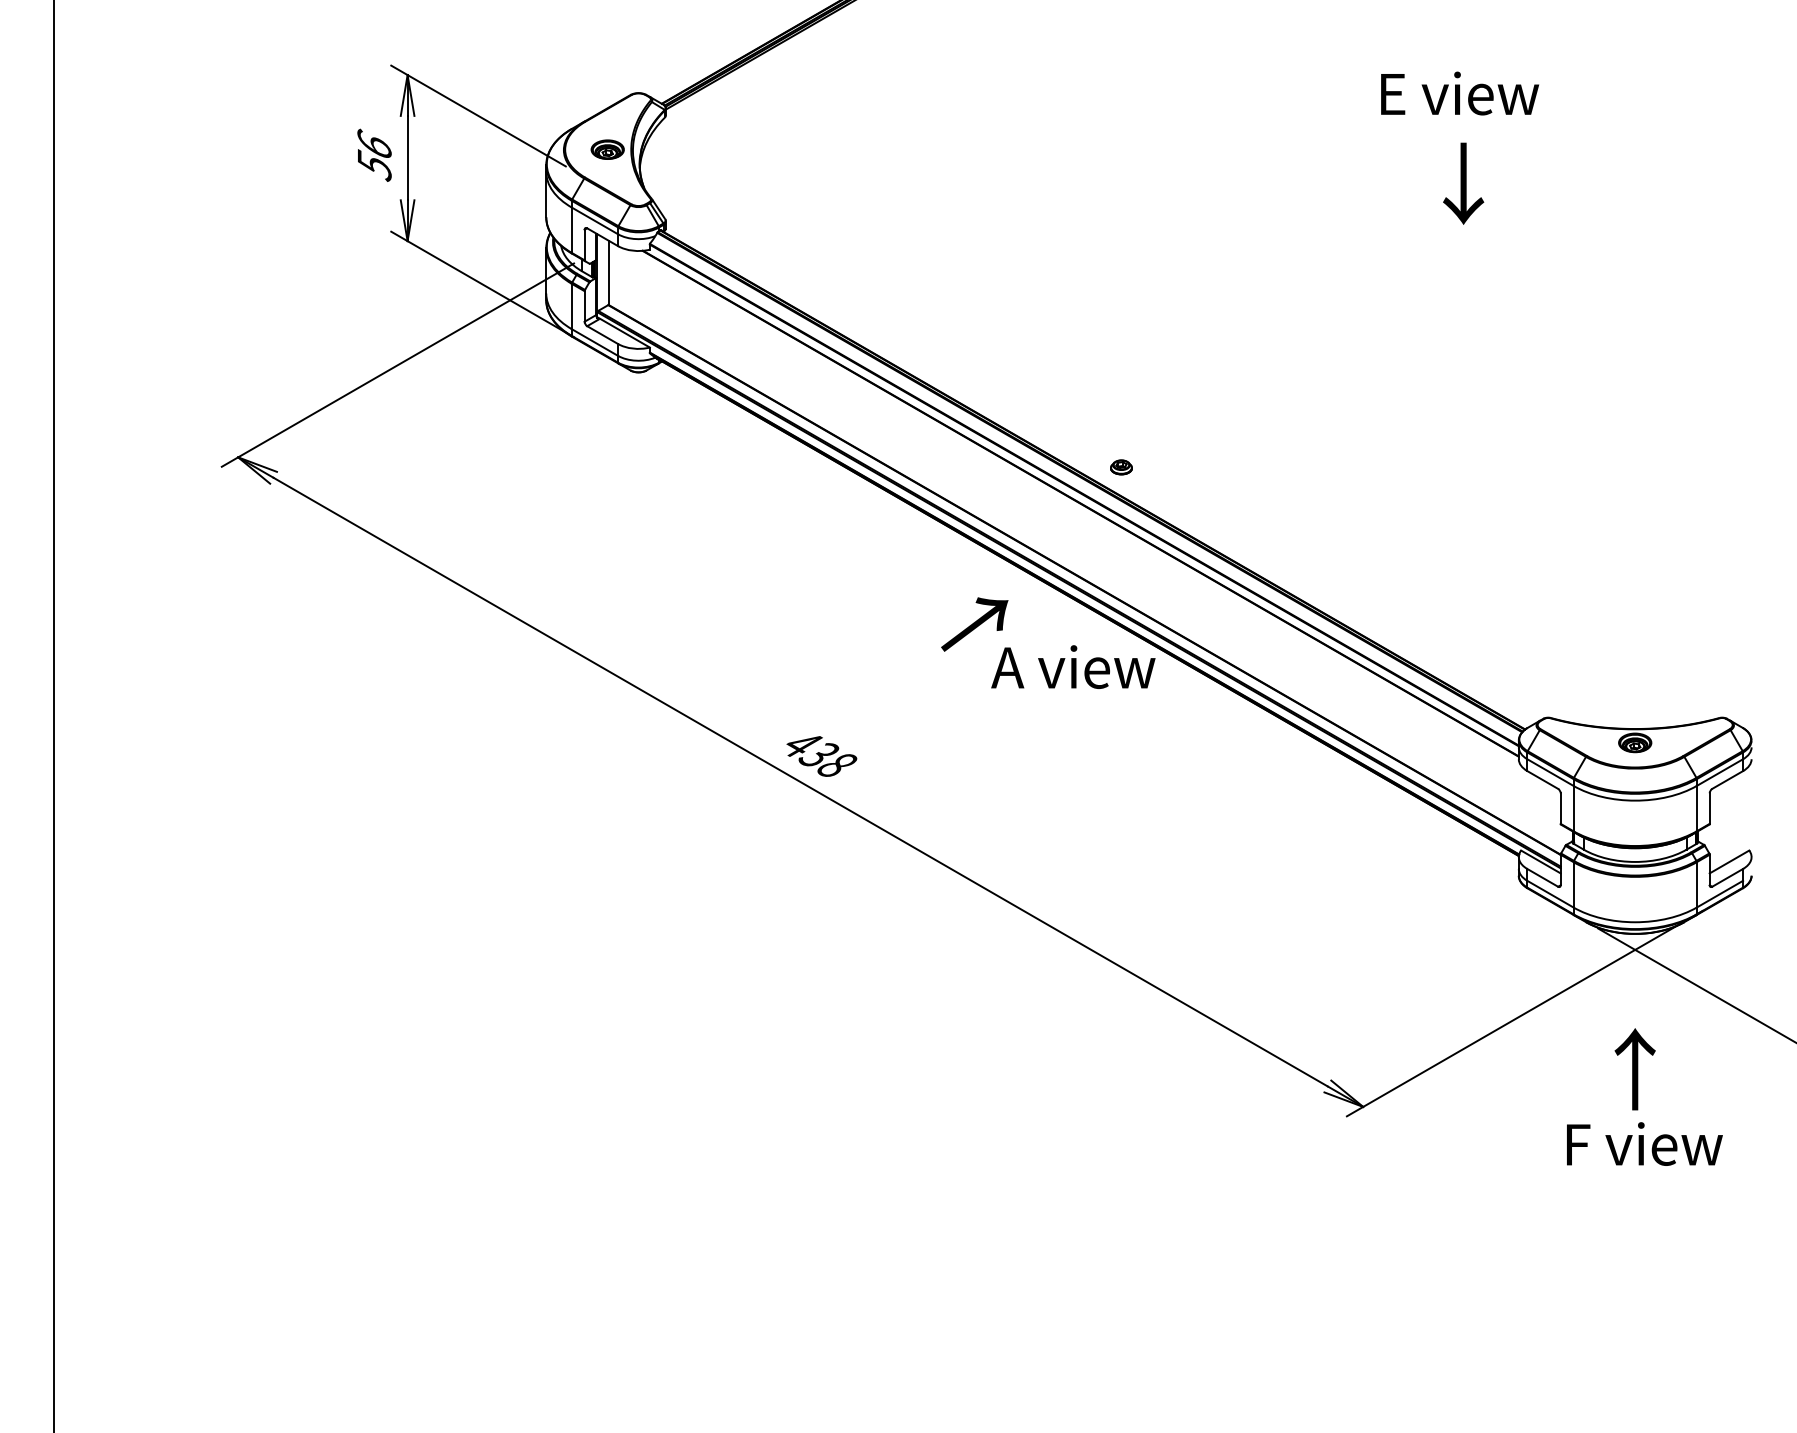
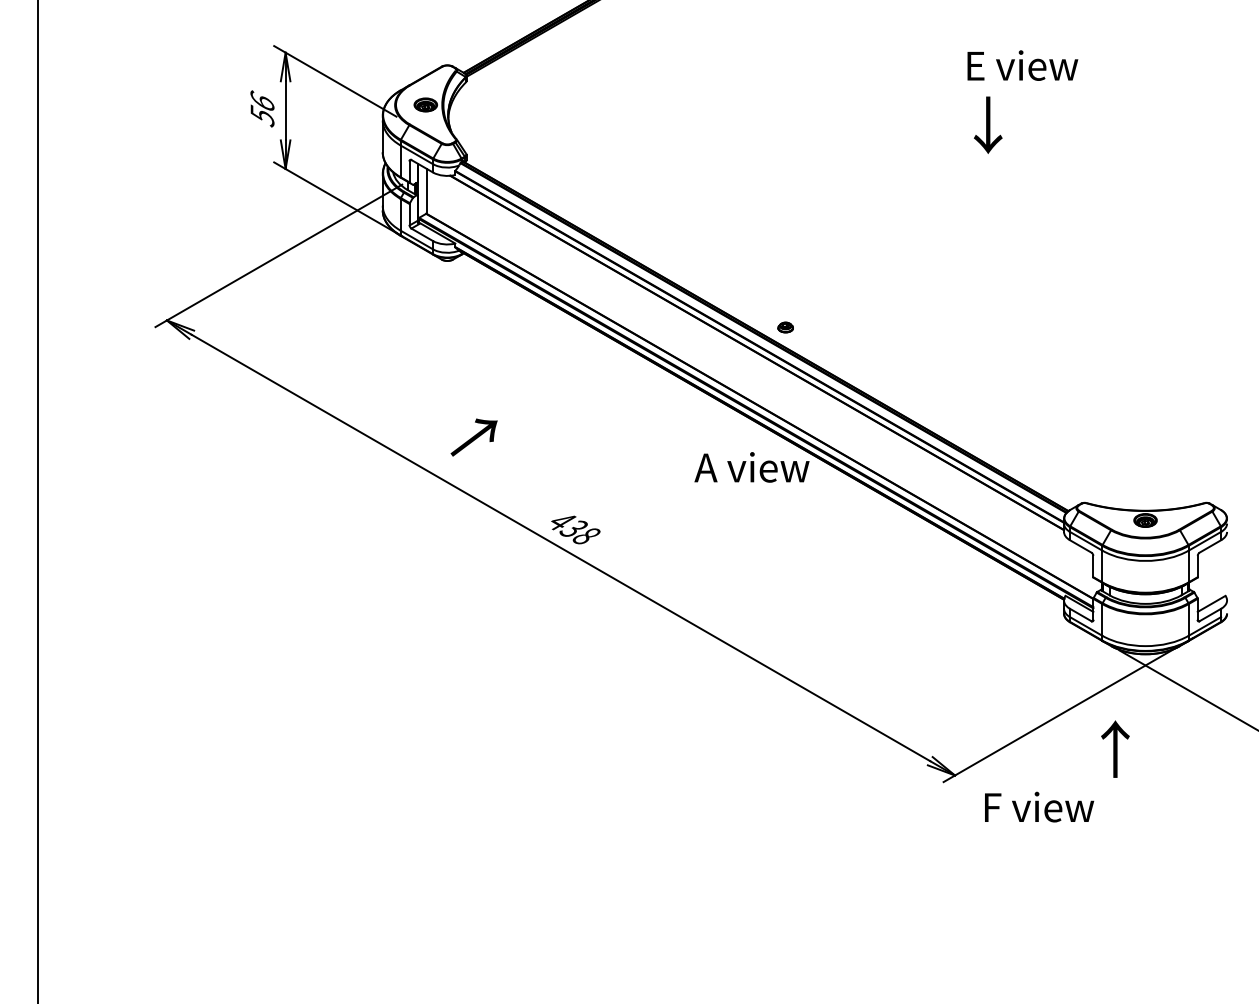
text: (1463, 183) -> (988, 125), moved
text: (974, 624) -> (473, 437), moved
text: (1634, 1069) -> (1114, 749), moved
text: (1644, 1143) -> (1039, 806), moved

